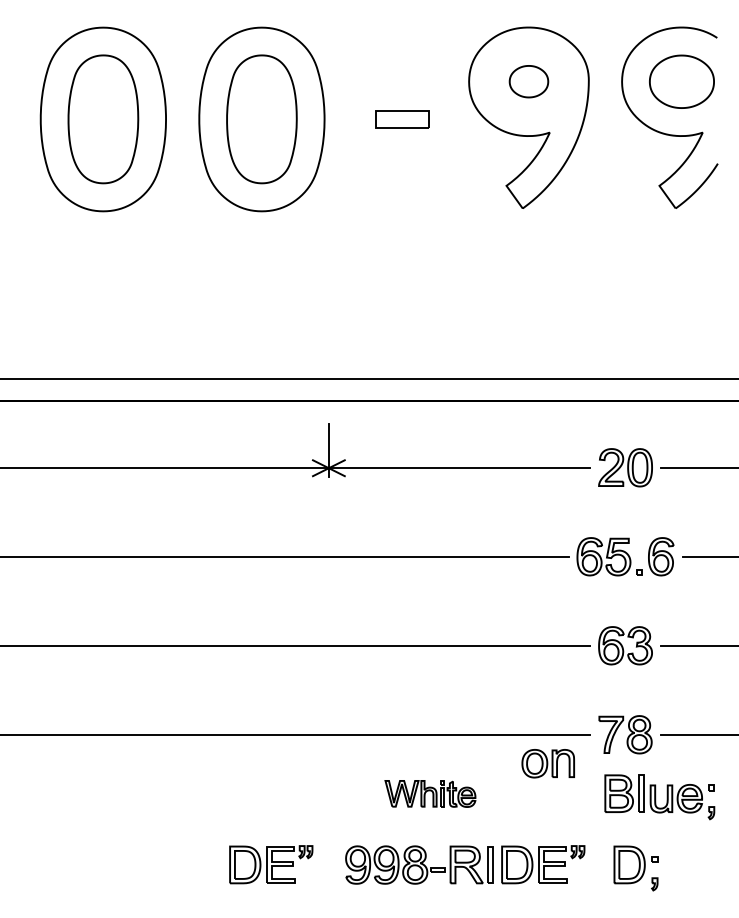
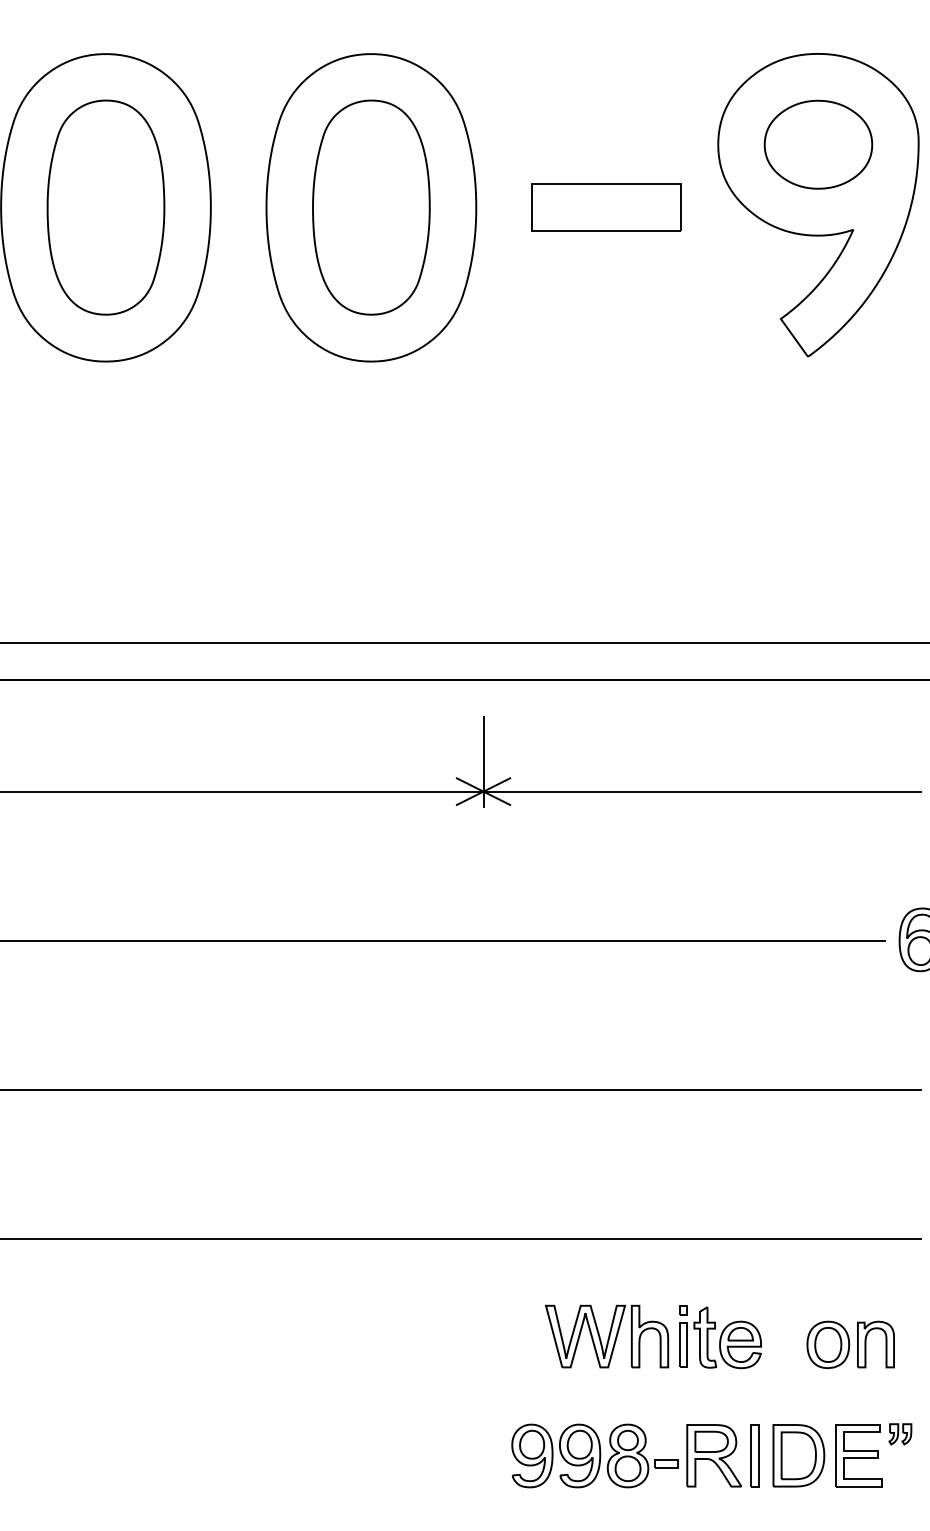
part: (528, 81) -> (817, 144), size x1.67
part: (402, 118) -> (606, 206), size x1.67
part: (547, 763) -> (849, 1344), moved
part: (430, 793) -> (653, 1336), size x1.43
part: (271, 864) -> (387, 1455), removed

